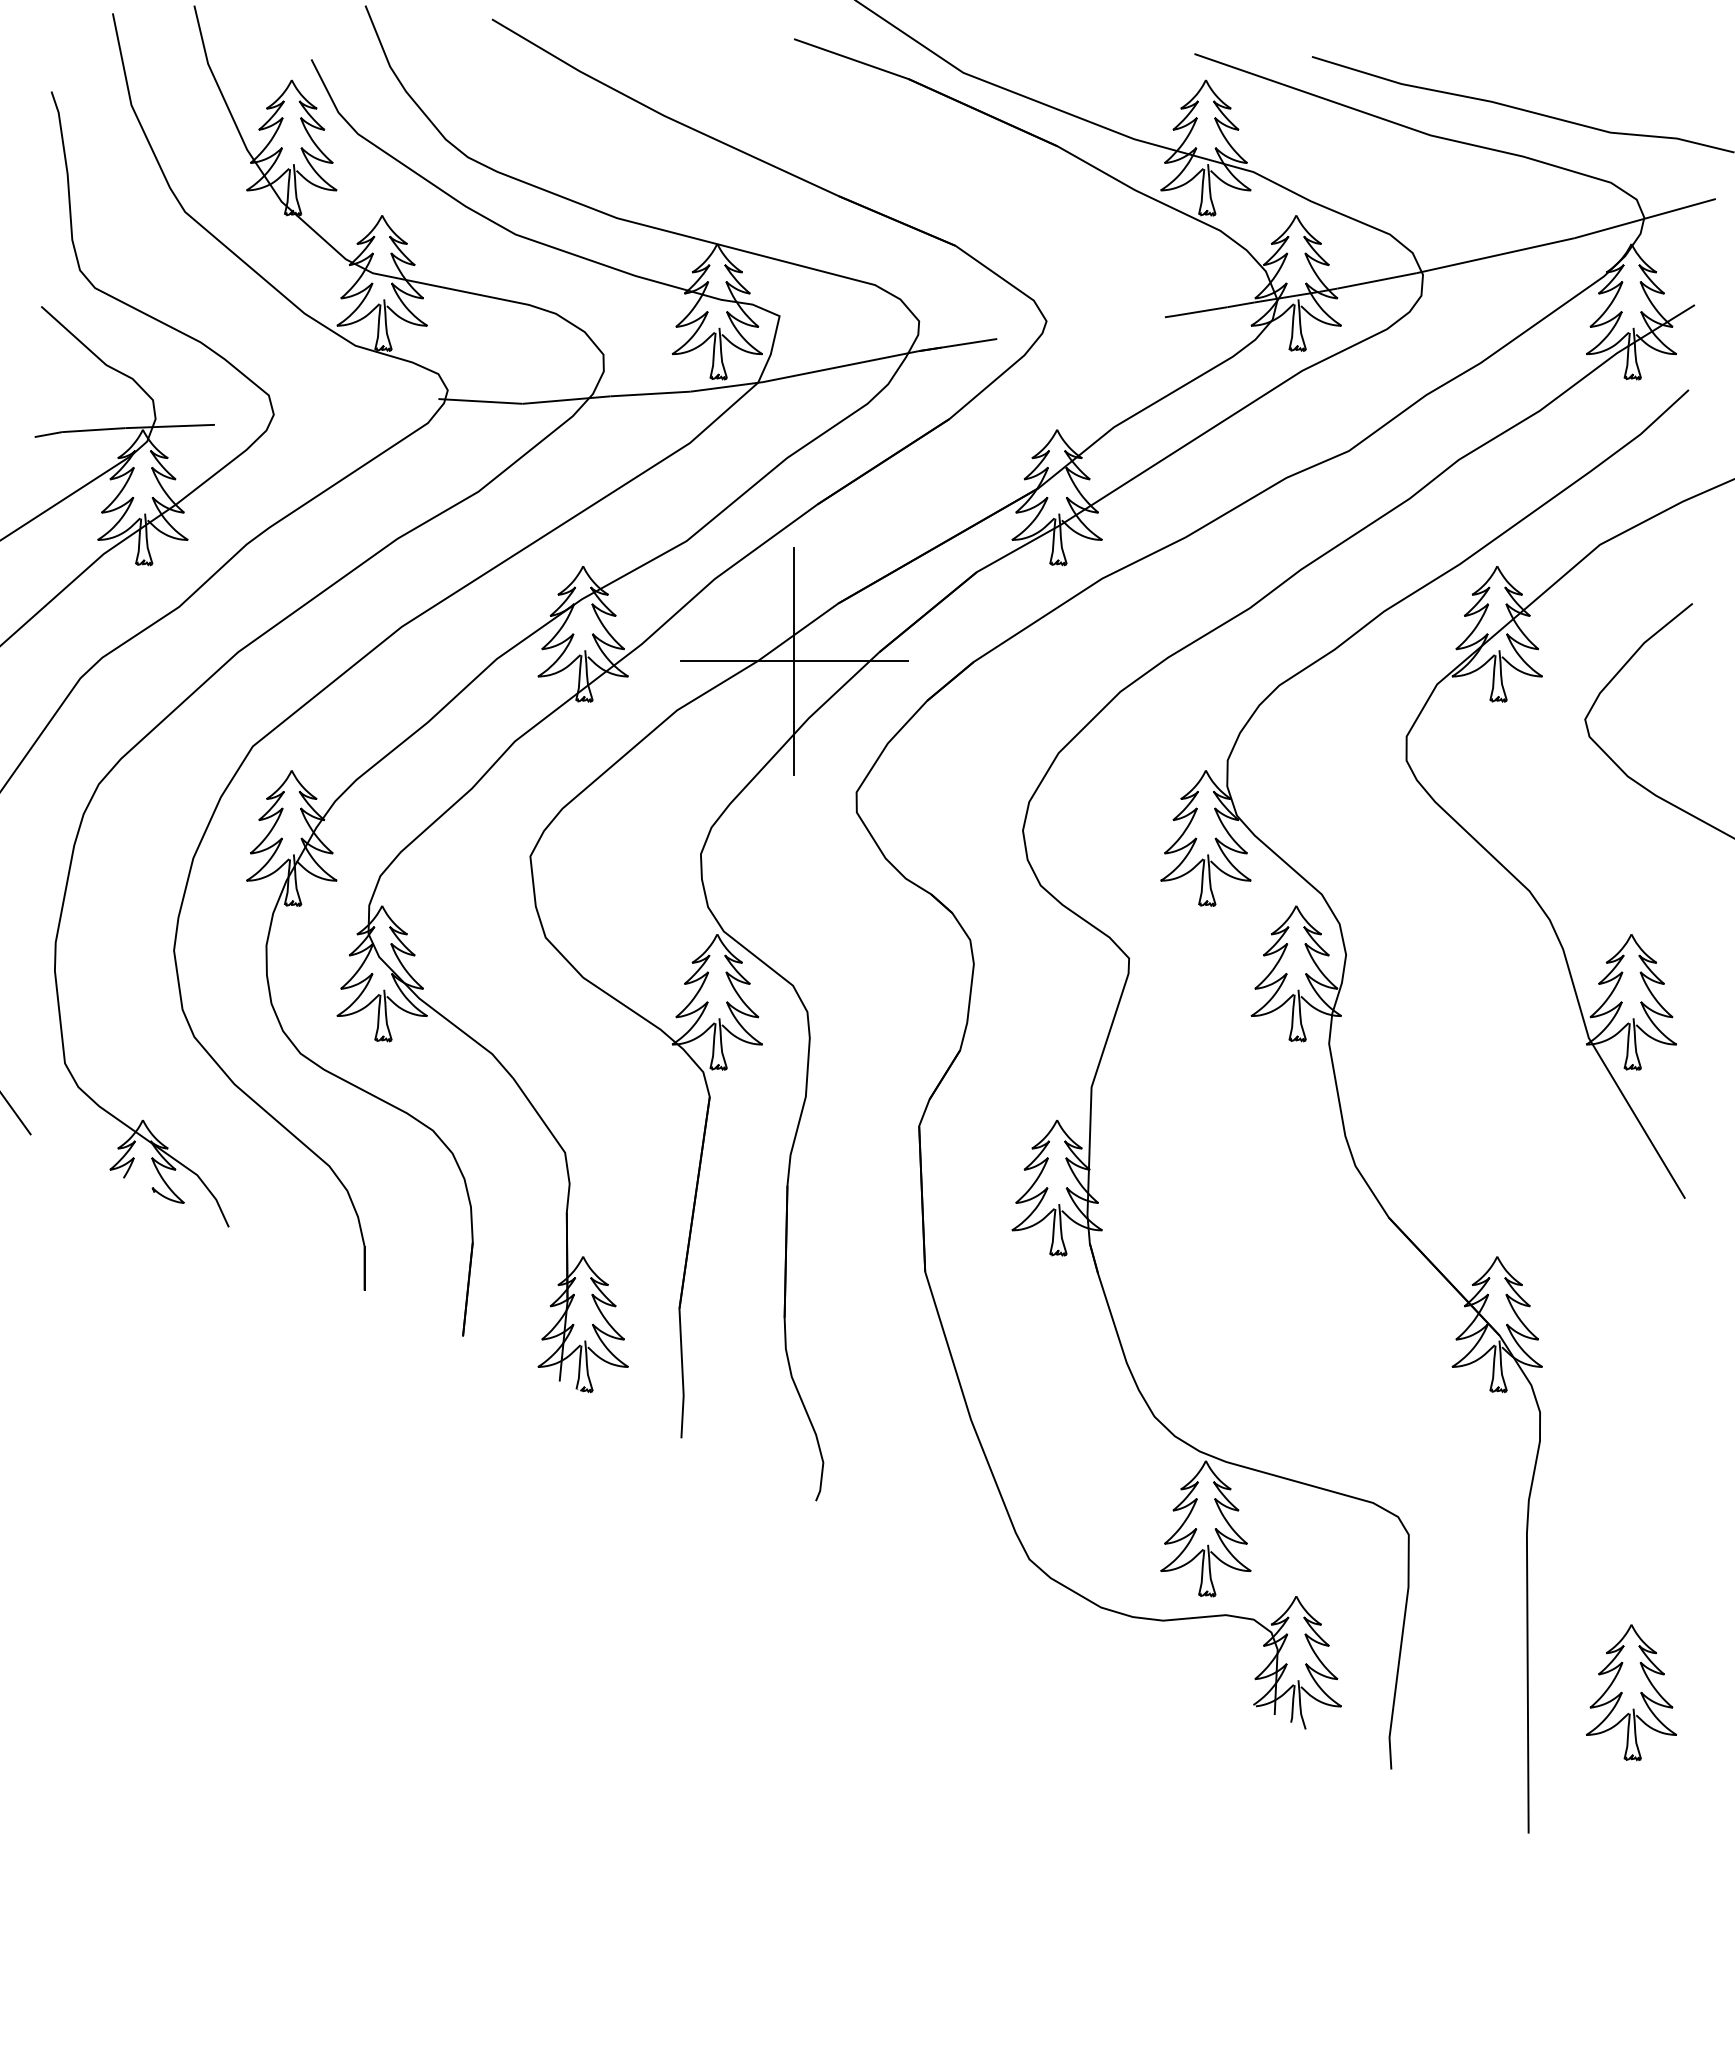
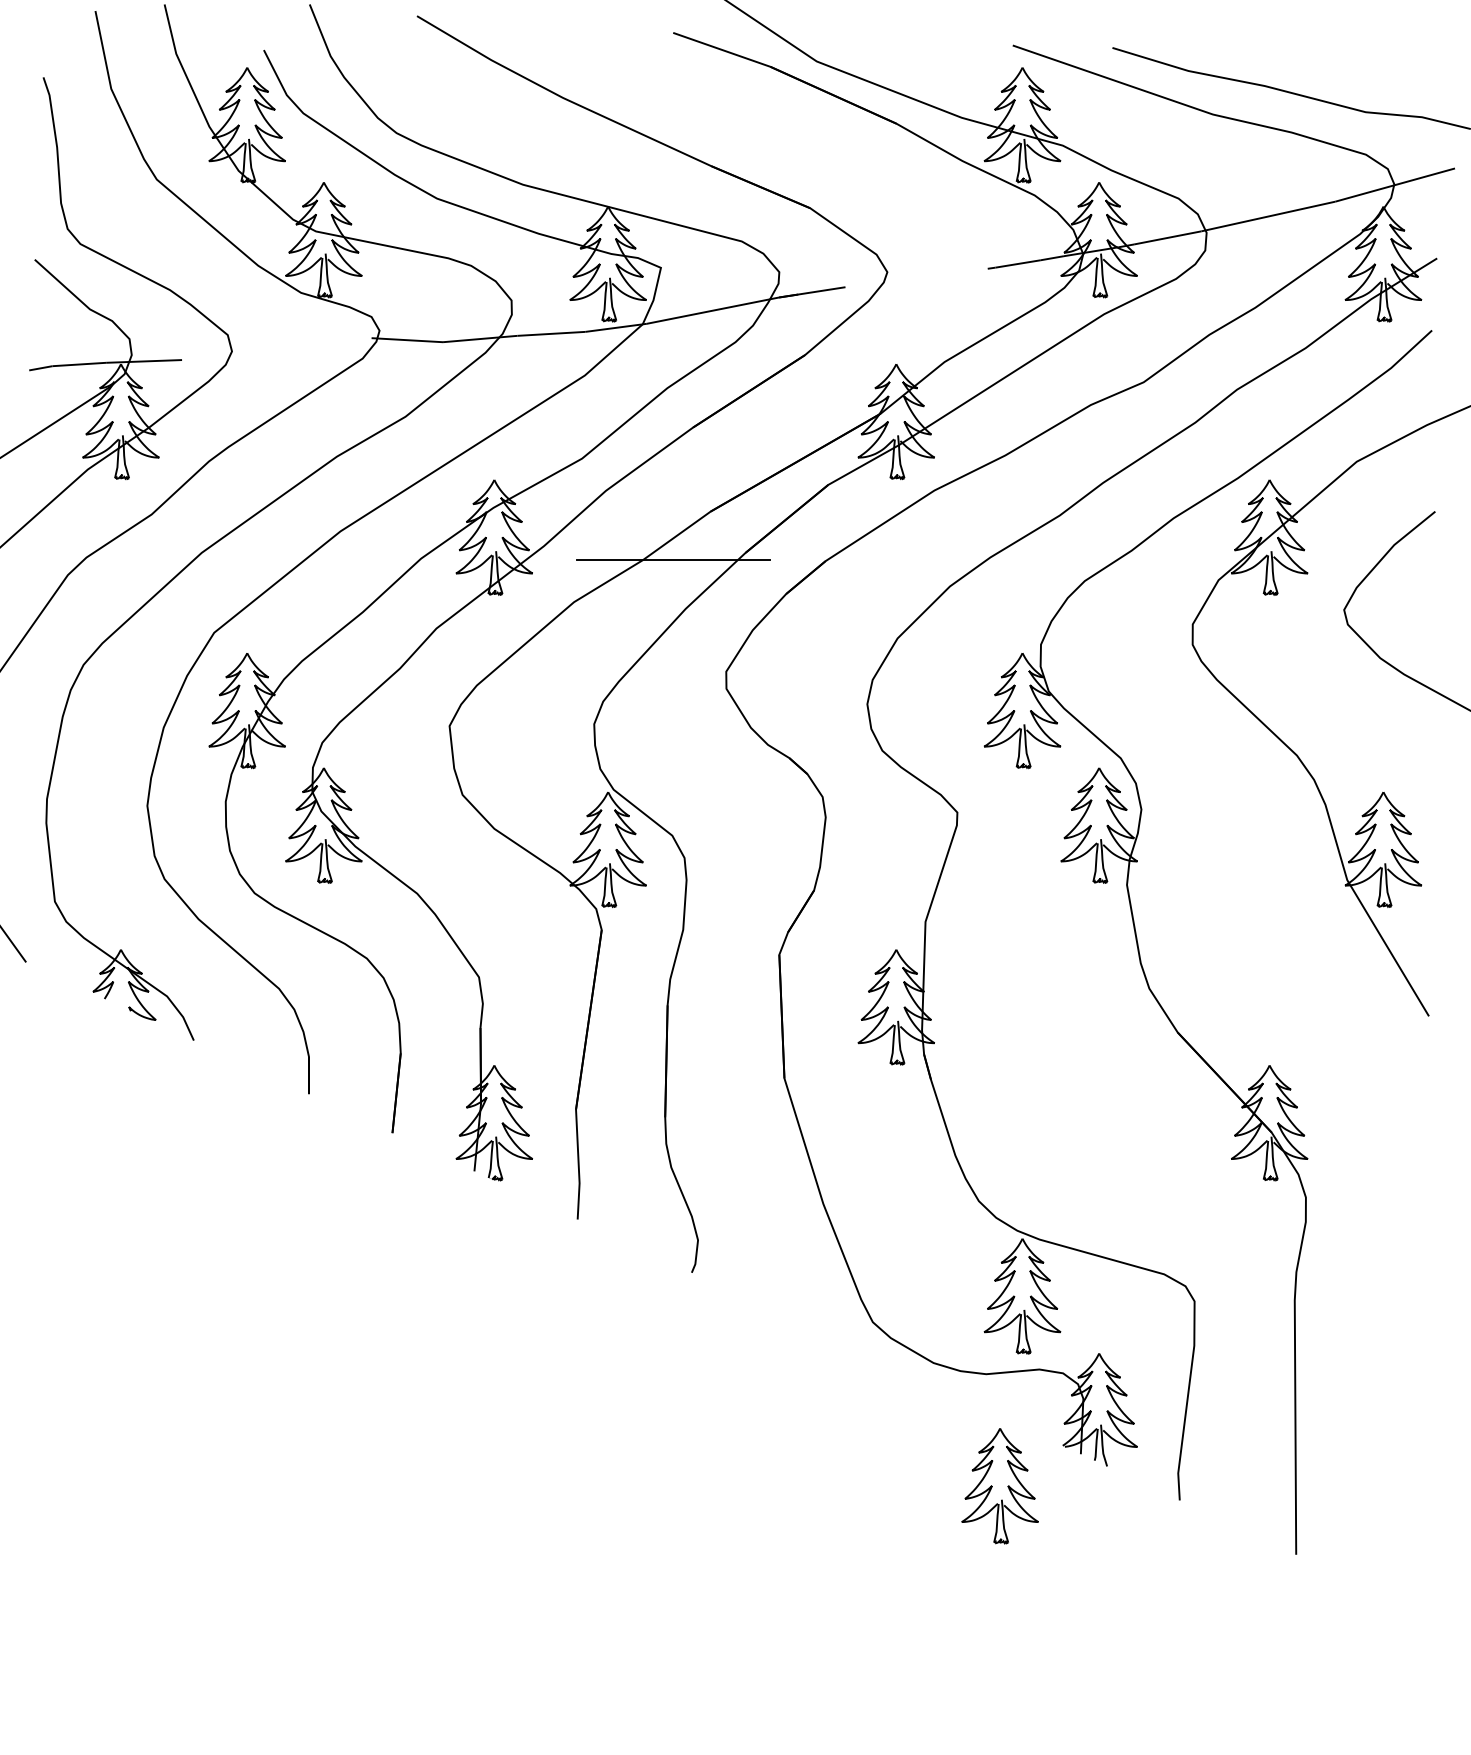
line: (794, 660) -> (673, 559), removed
part: (1631, 1692) -> (1000, 1486), moved

